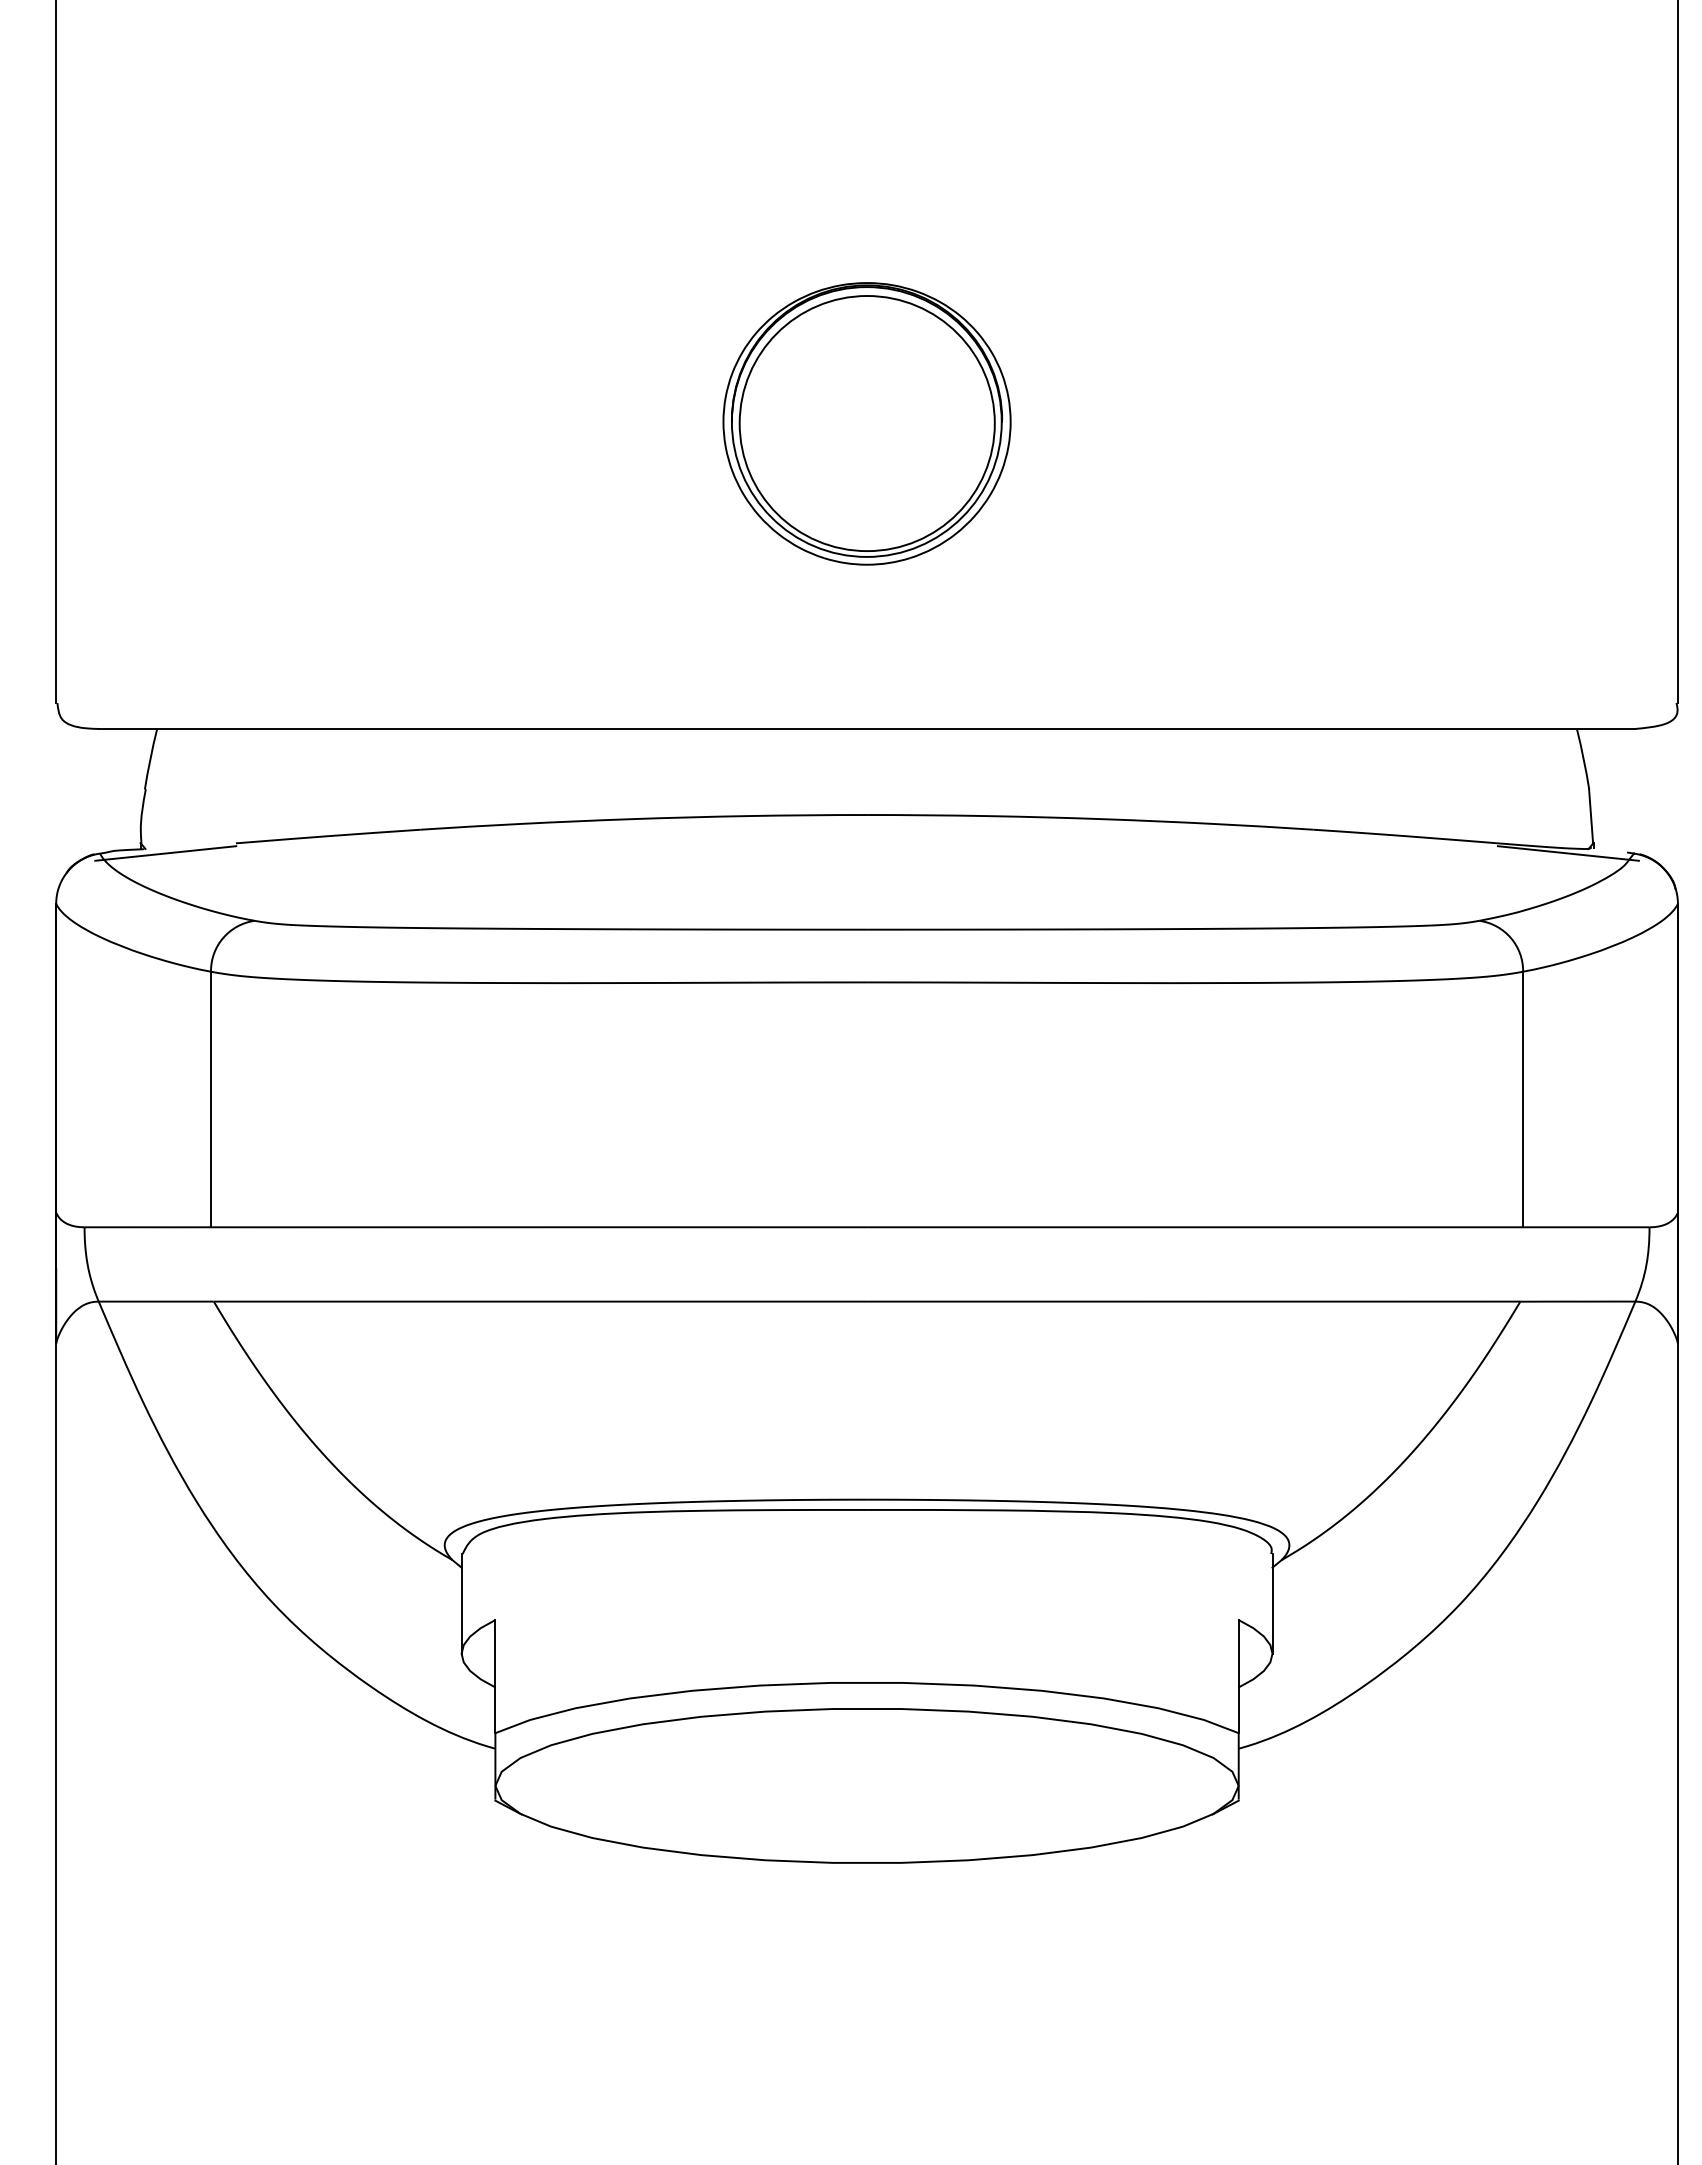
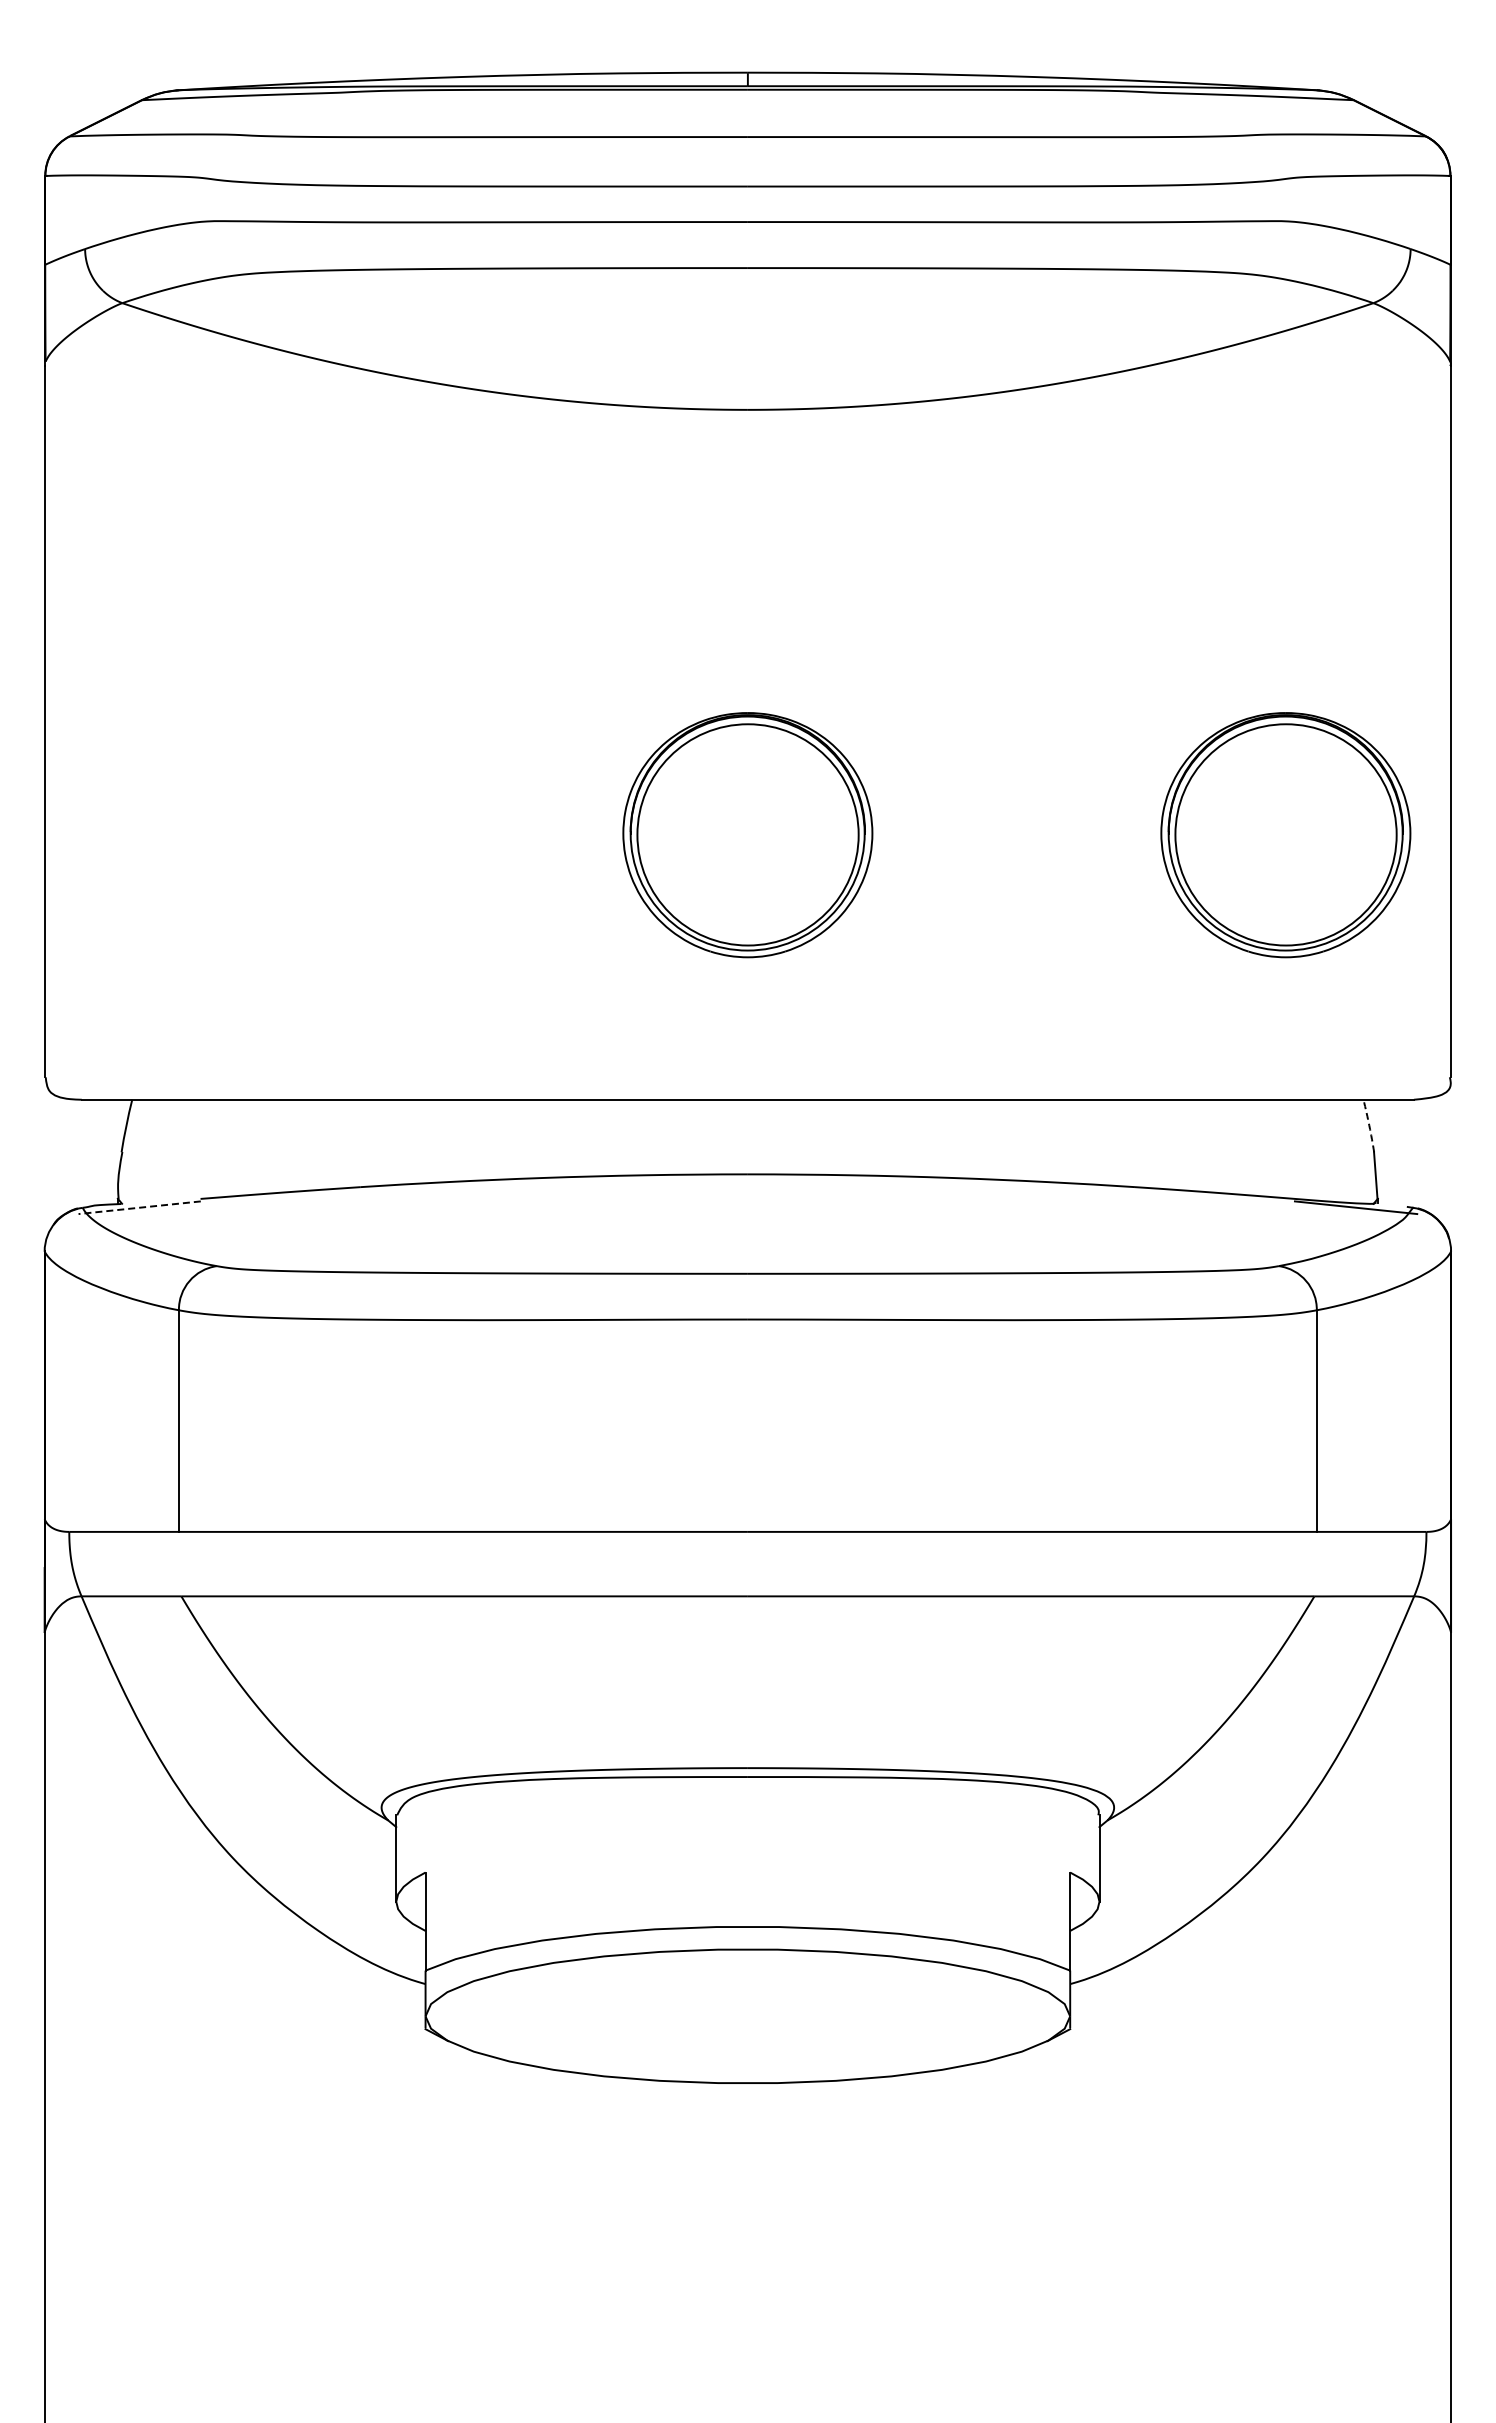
part: (1486, 424) -> (1285, 835), added
arc: (1583, 758) -> (1369, 1125), solid -> dashed
line: (165, 853) -> (139, 1207), solid -> dashed

